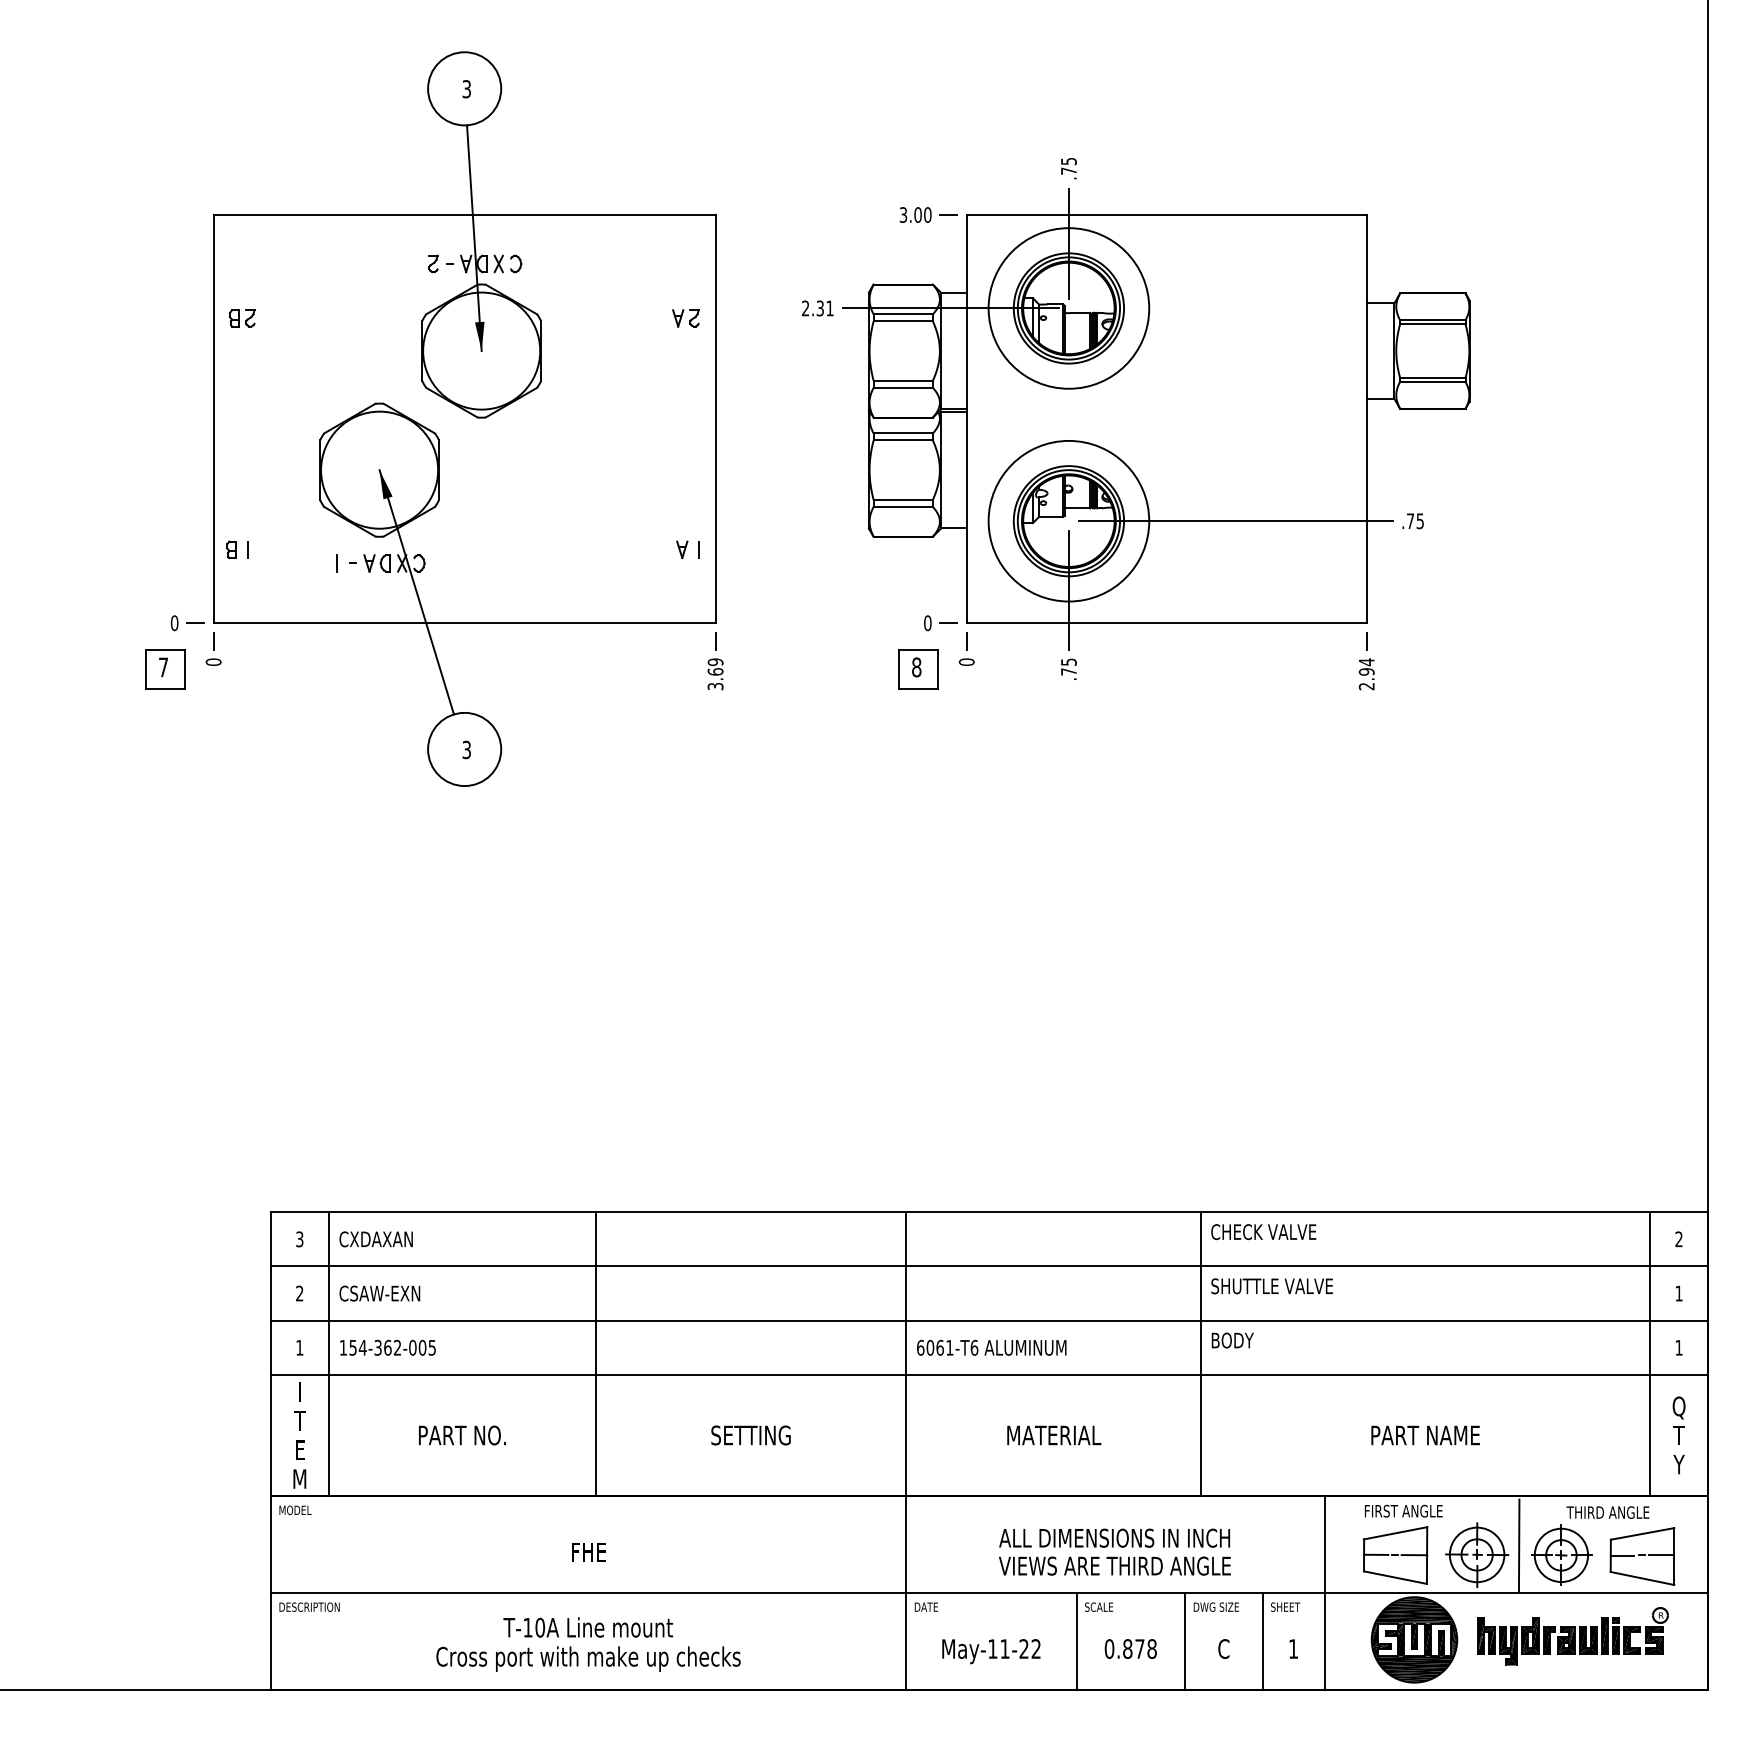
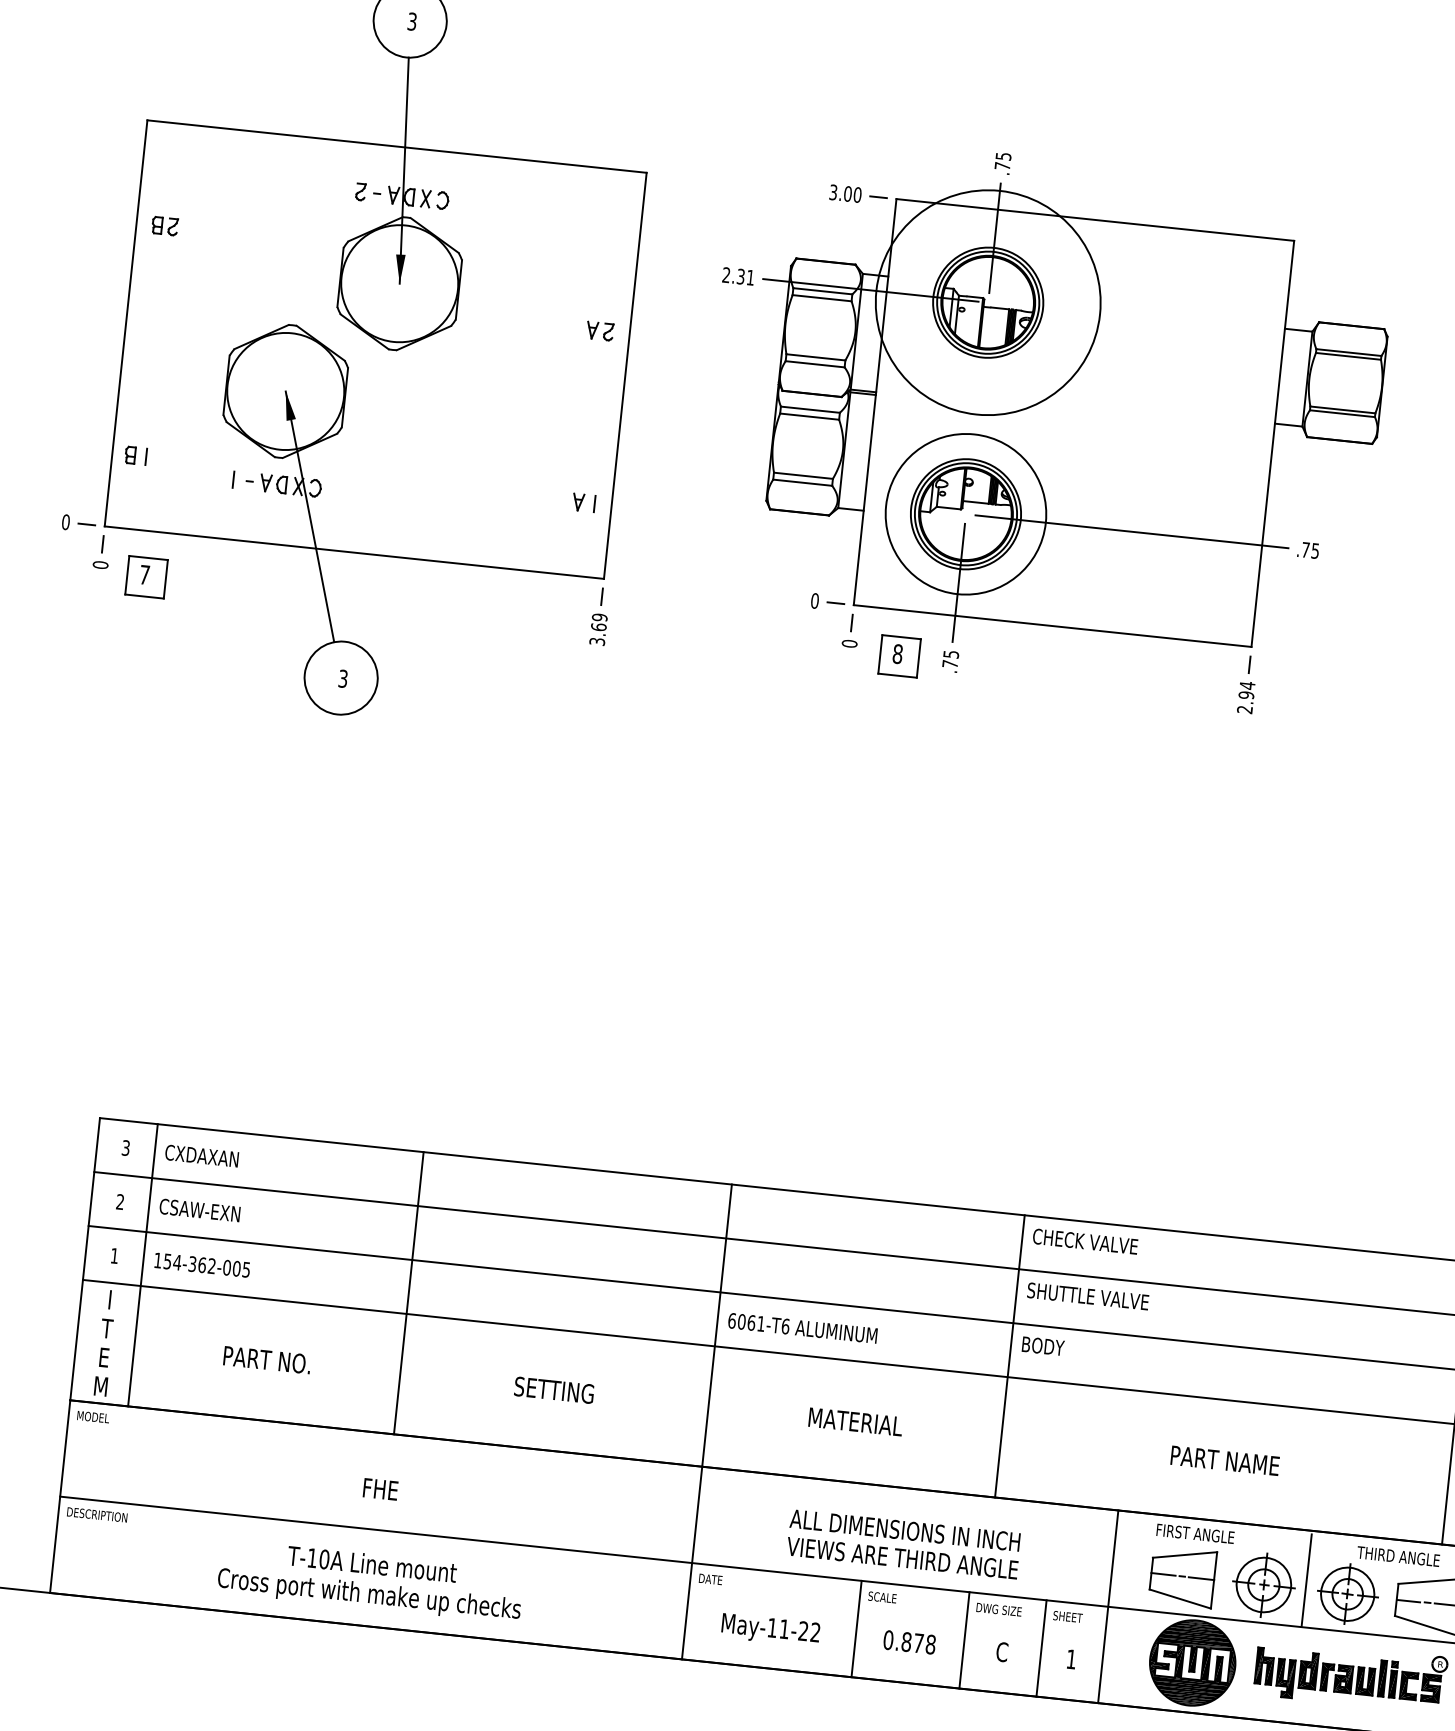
circle: (1068, 308) -> (987, 302), size x1.4
part: (685, 318) -> (599, 331), moved
part: (165, 669) -> (146, 577), moved
part: (918, 669) -> (899, 656), moved

